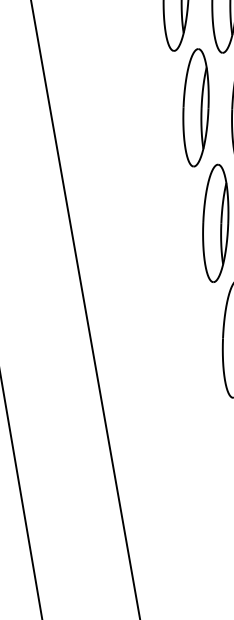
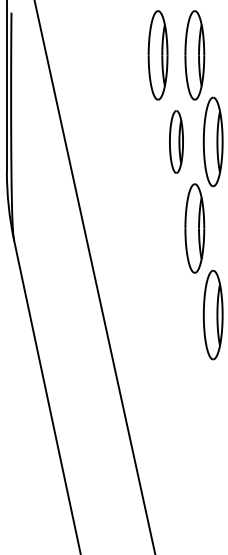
part: (196, 107) -> (176, 141), size x0.7

